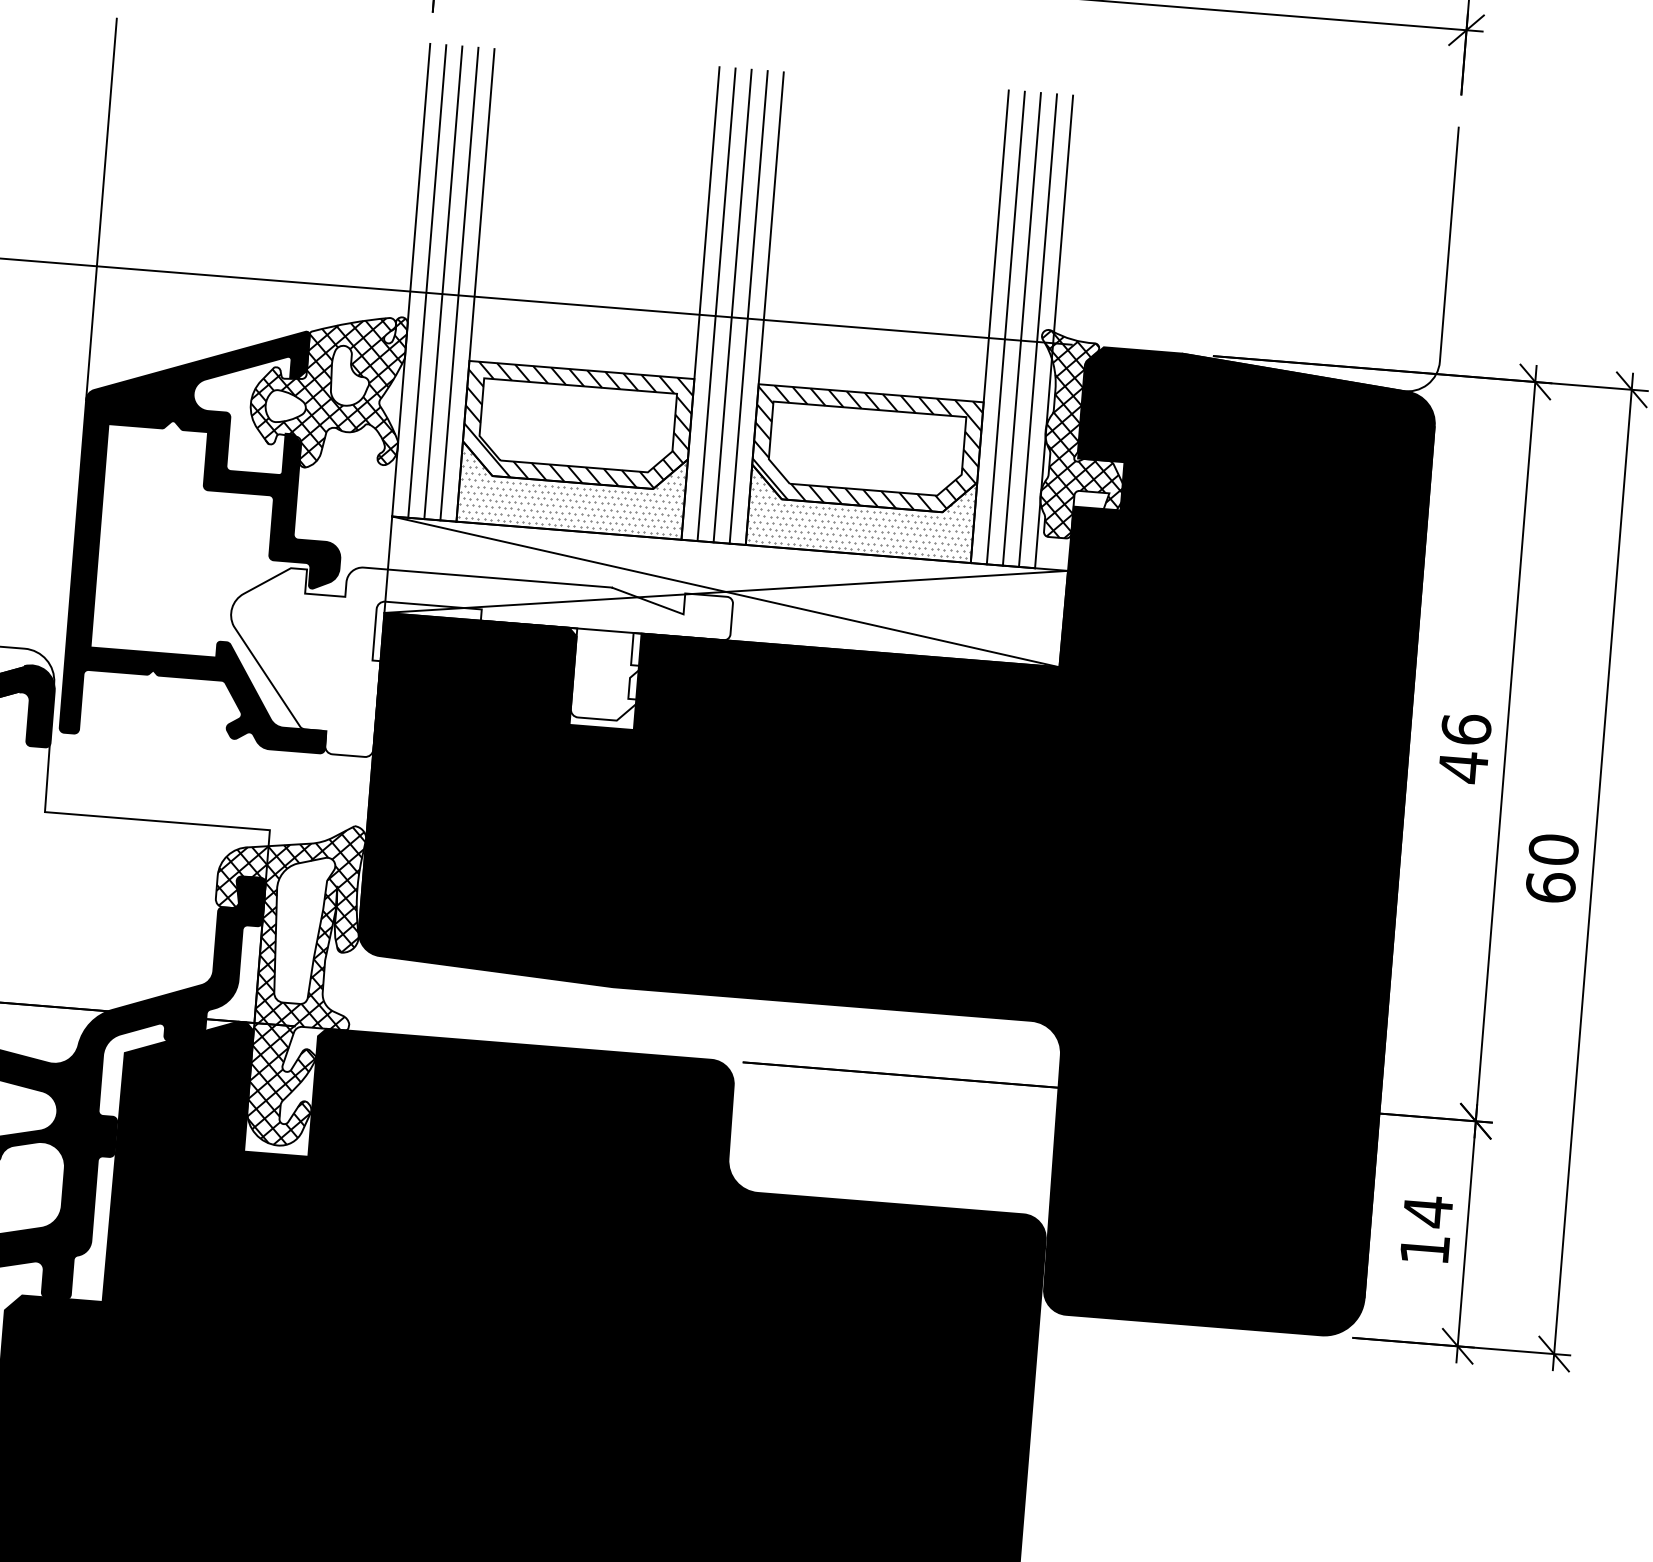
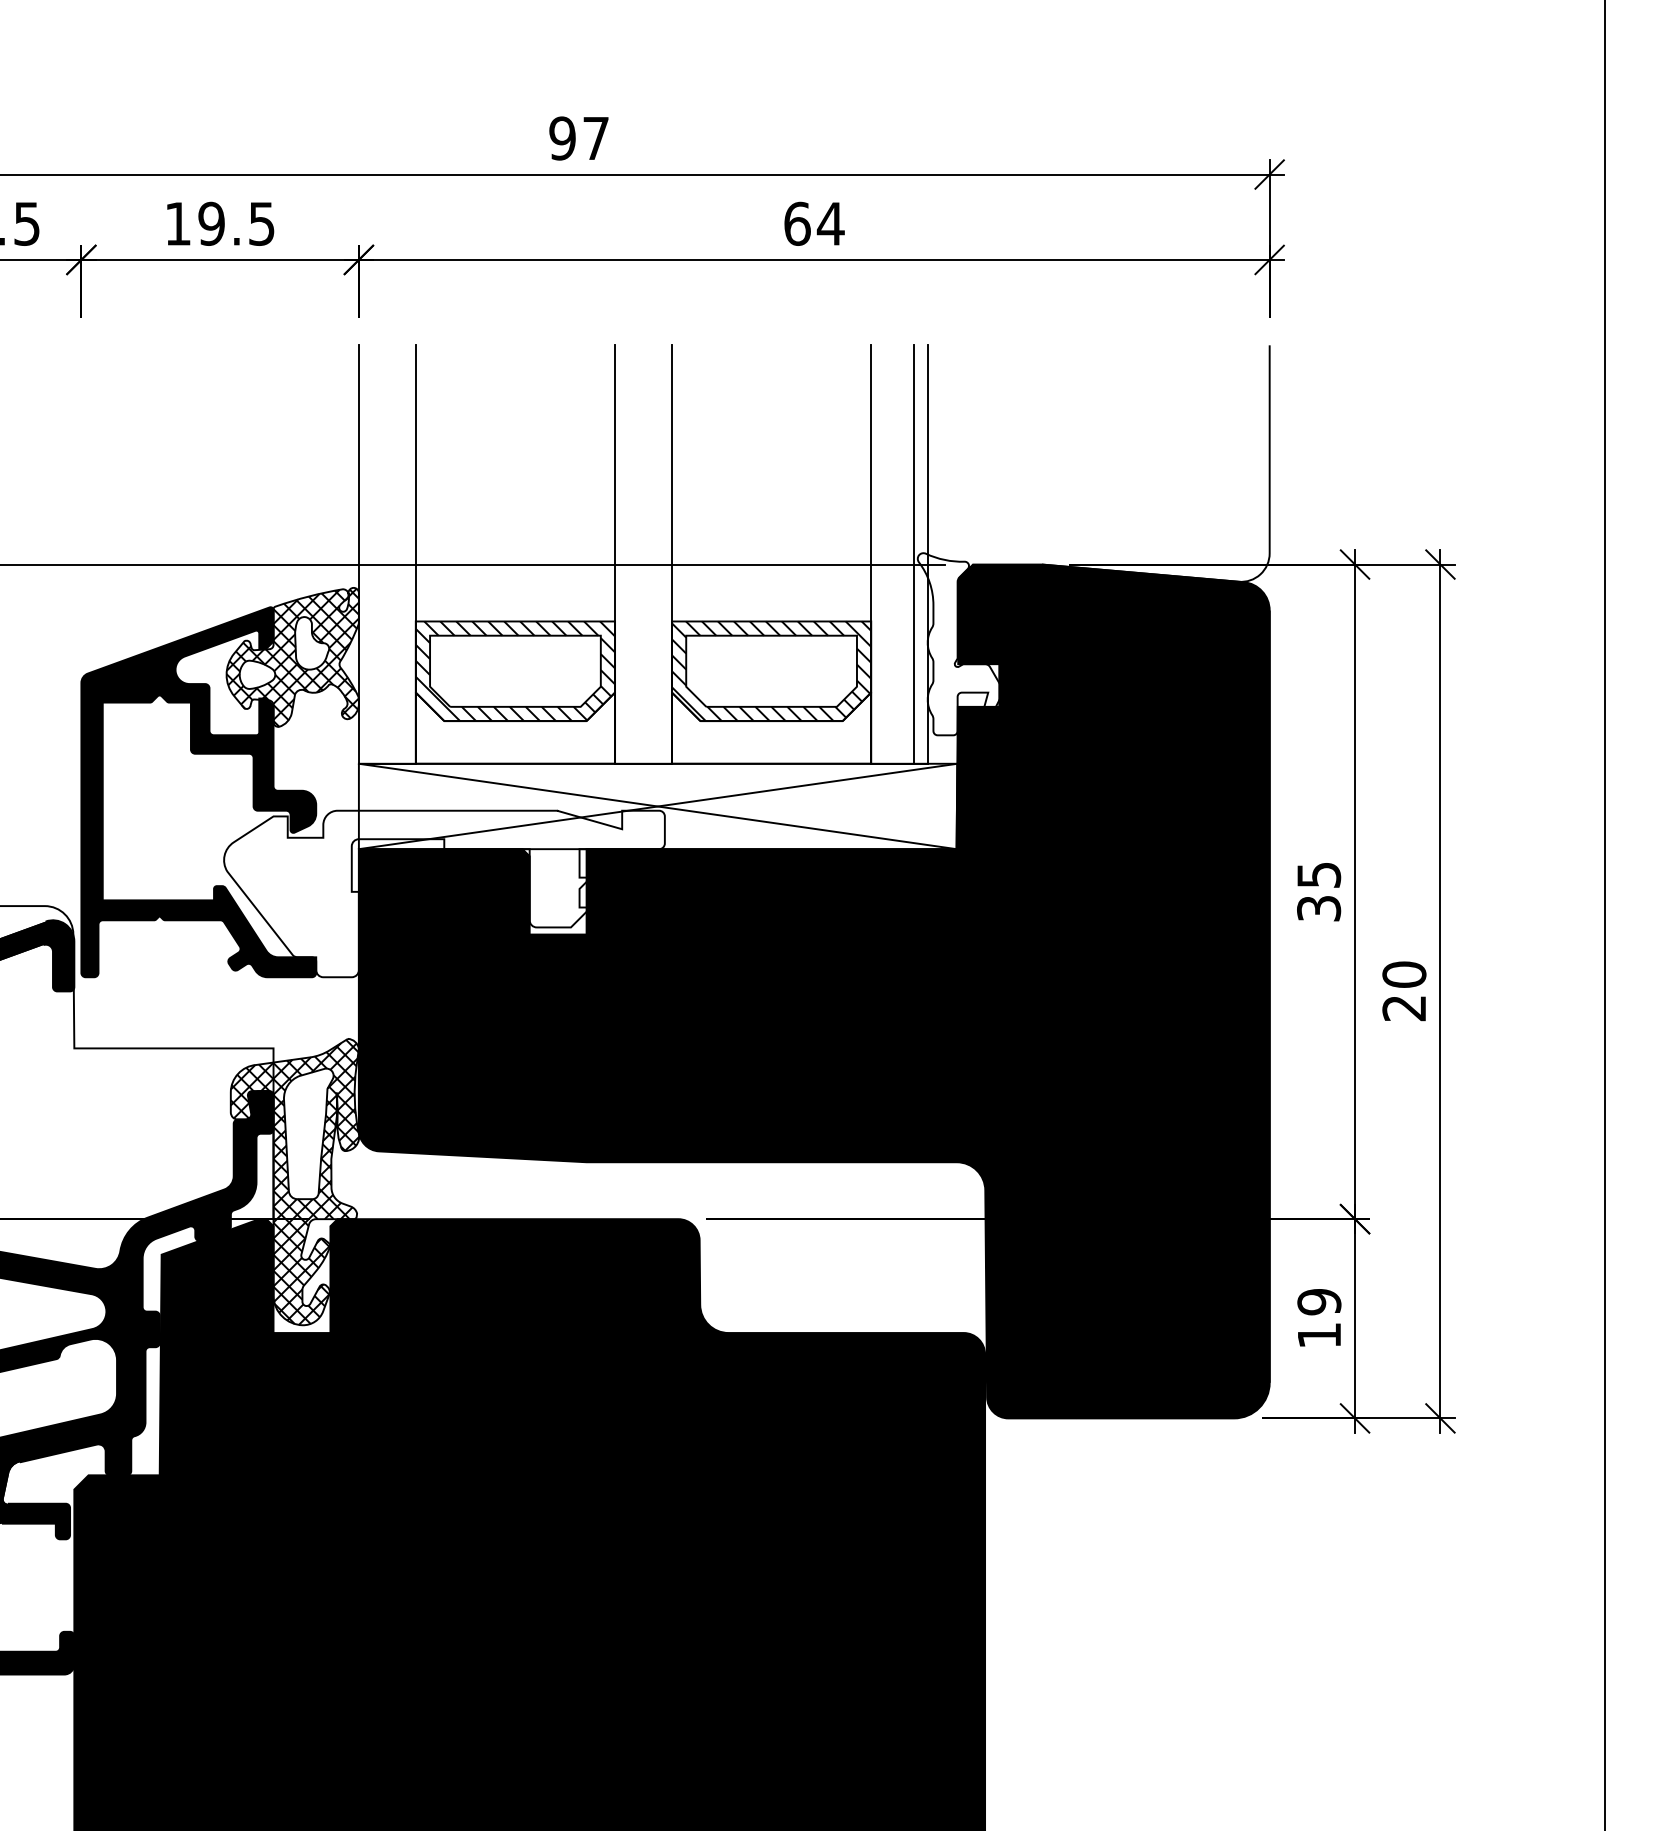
line: (101, 208) -> (81, 513), removed
line: (427, 281) -> (373, 554), removed
line: (443, 282) -> (387, 554), removed
line: (459, 284) -> (401, 554), removed
line: (716, 304) -> (629, 554), removed
line: (732, 306) -> (643, 554), removed
line: (748, 307) -> (657, 554), removed
line: (1005, 328) -> (885, 554), removed
line: (1021, 329) -> (899, 554), removed
hatch: (1082, 436) -> (960, 644), removed
hatch: (571, 490) -> (514, 728), removed
hatch: (860, 514) -> (770, 728), removed
text: (1465, 748) -> (1319, 891), 46 -> 35
text: (1550, 886) -> (1404, 1007), 60 -> 20
text: (1428, 1212) -> (1319, 1302), 14 -> 19

